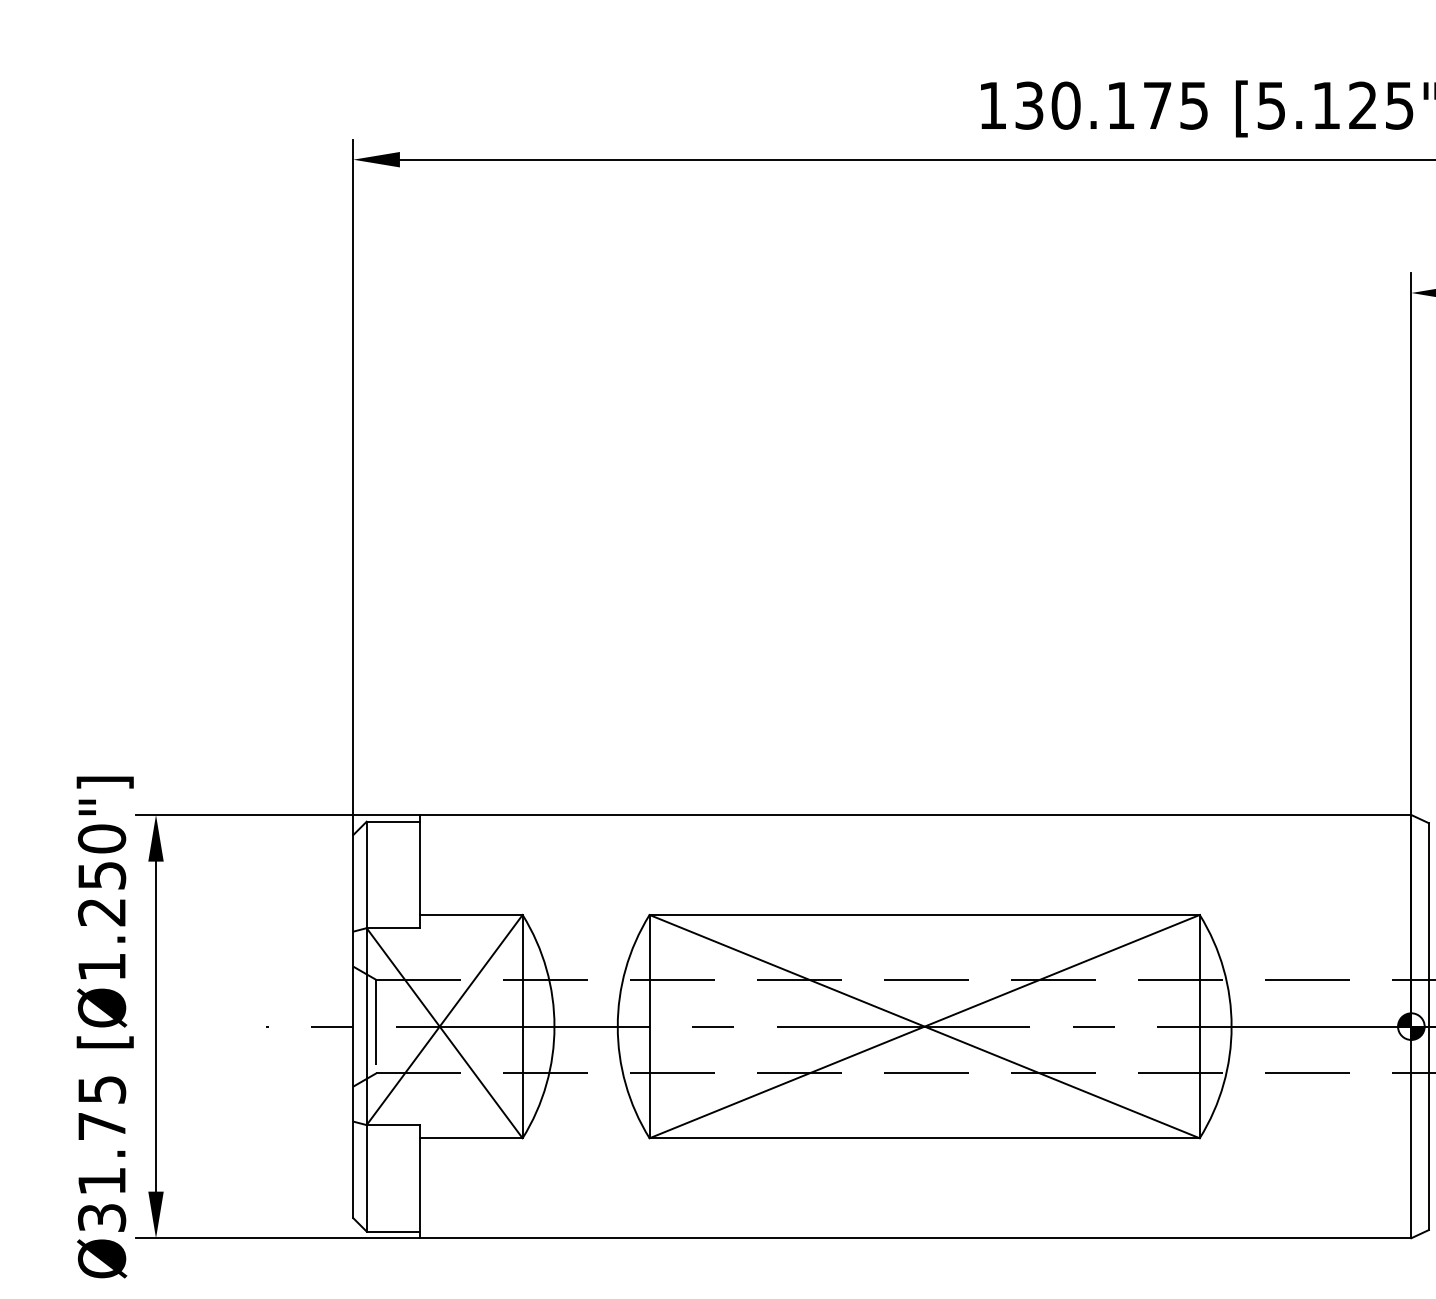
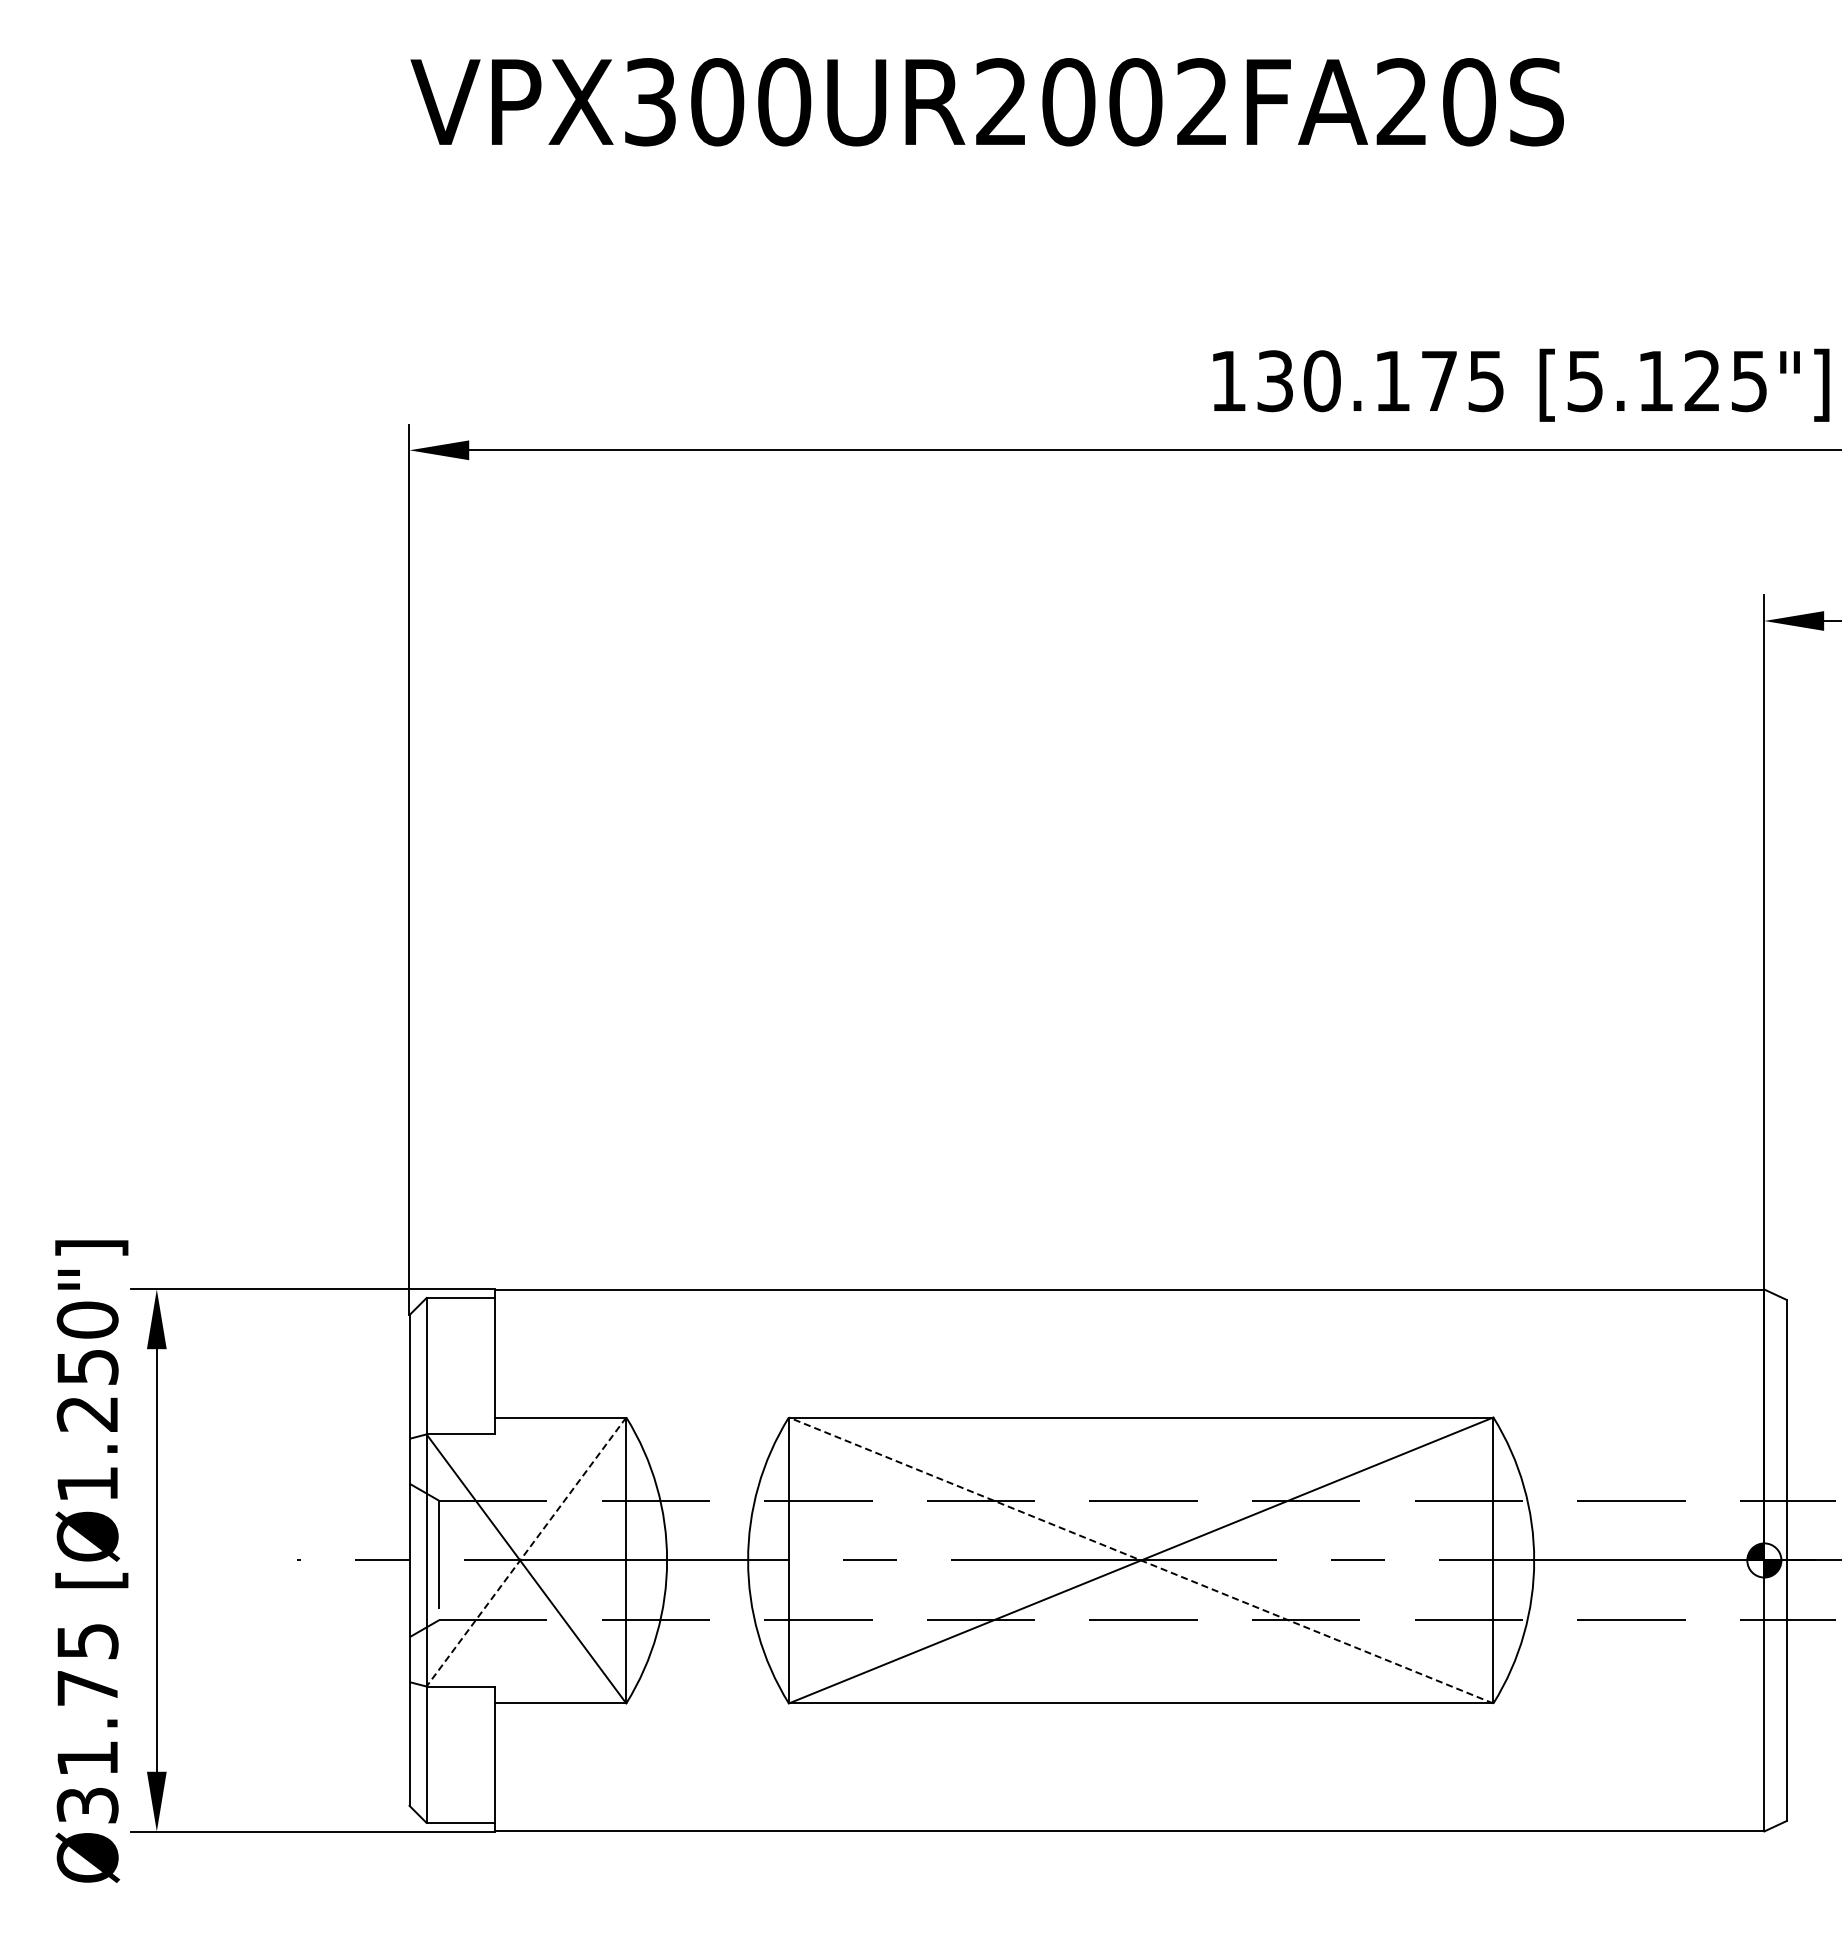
line: (444, 1020) -> (526, 1552), solid -> dashed
line: (924, 1026) -> (1140, 1560), solid -> dashed

